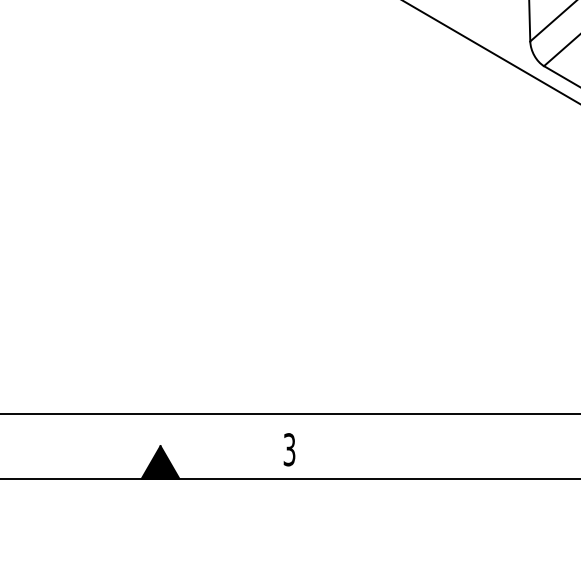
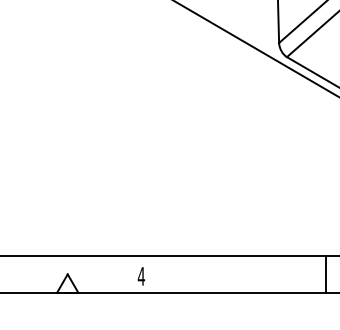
text: (289, 448) -> (141, 275), 3 -> 4
fill: (160, 462) -> (67, 283), removed

